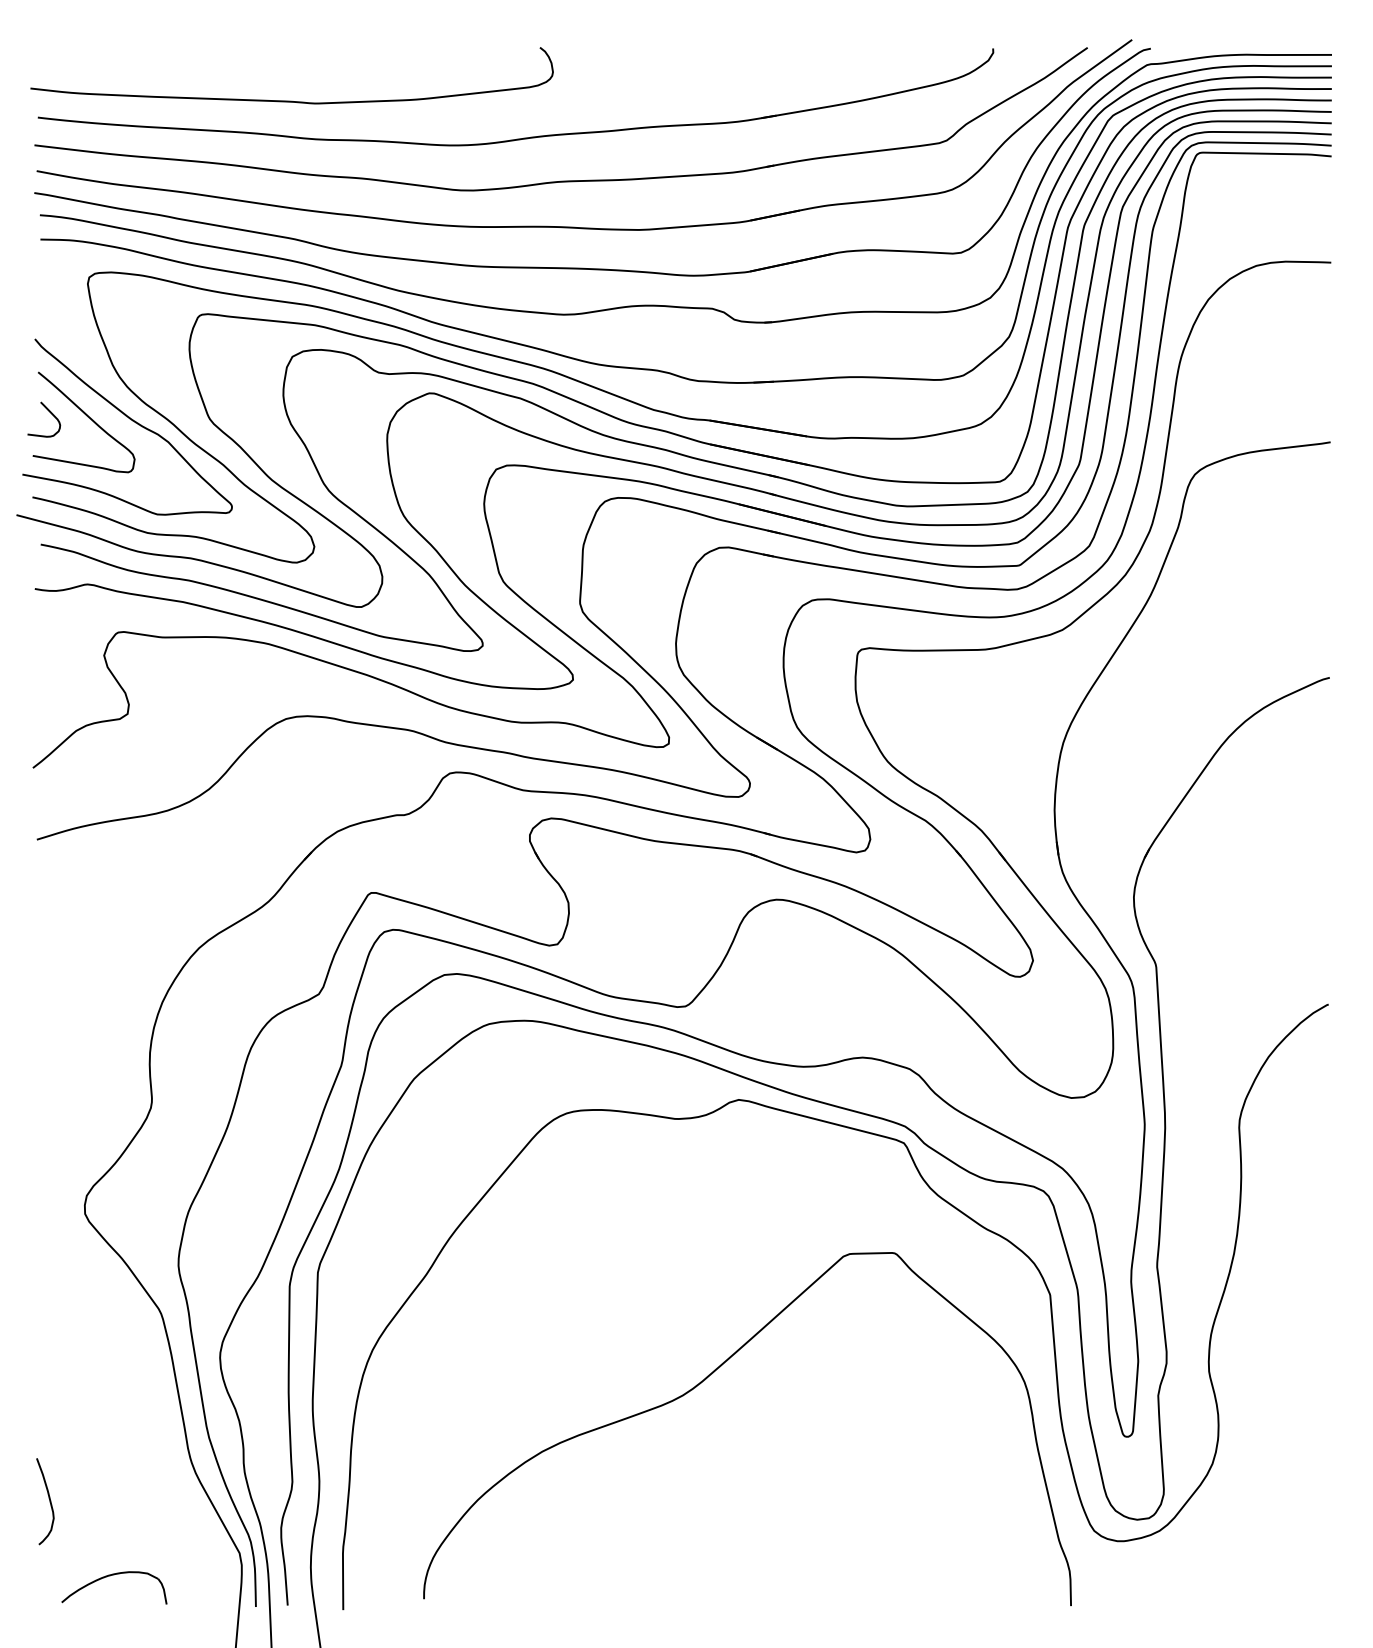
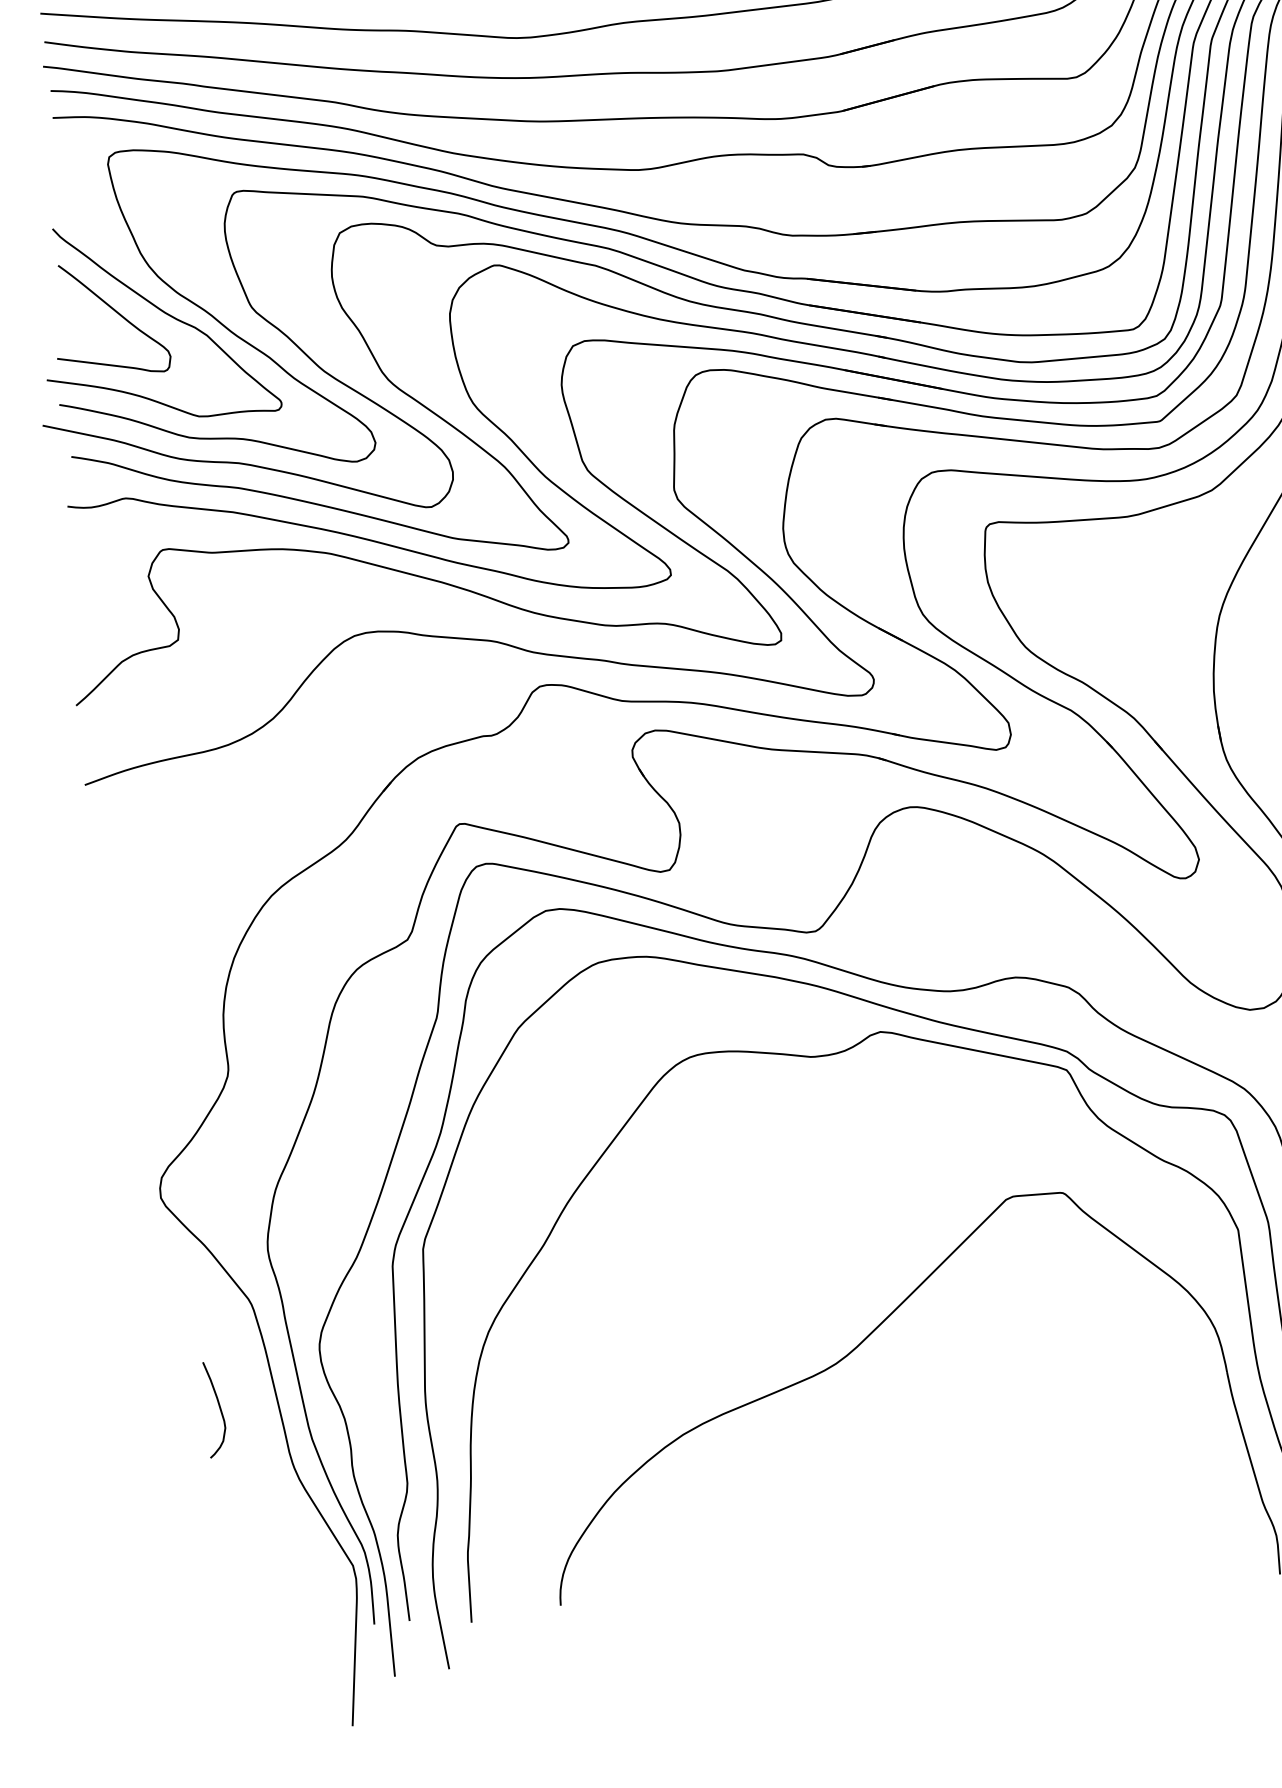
curve: (50, 413) -> (74, 310), removed
curve: (49, 1501) -> (219, 1409), moved
part: (110, 1576) -> (210, 1599), removed

